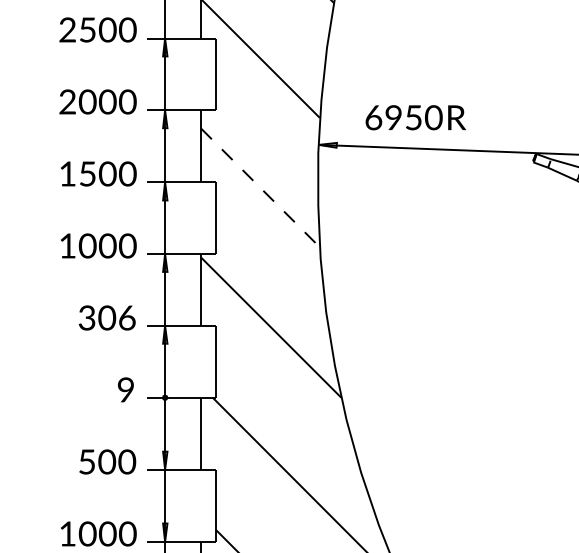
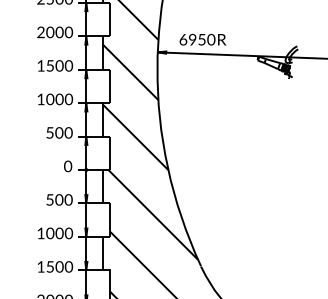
line: (262, 188) -> (131, 72), dashed -> solid
text: (107, 317) -> (59, 132), 306 -> 500
text: (126, 390) -> (68, 166), 9 -> 0

